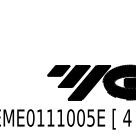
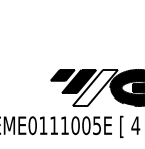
fill: (88, 82) -> (94, 87), removed

